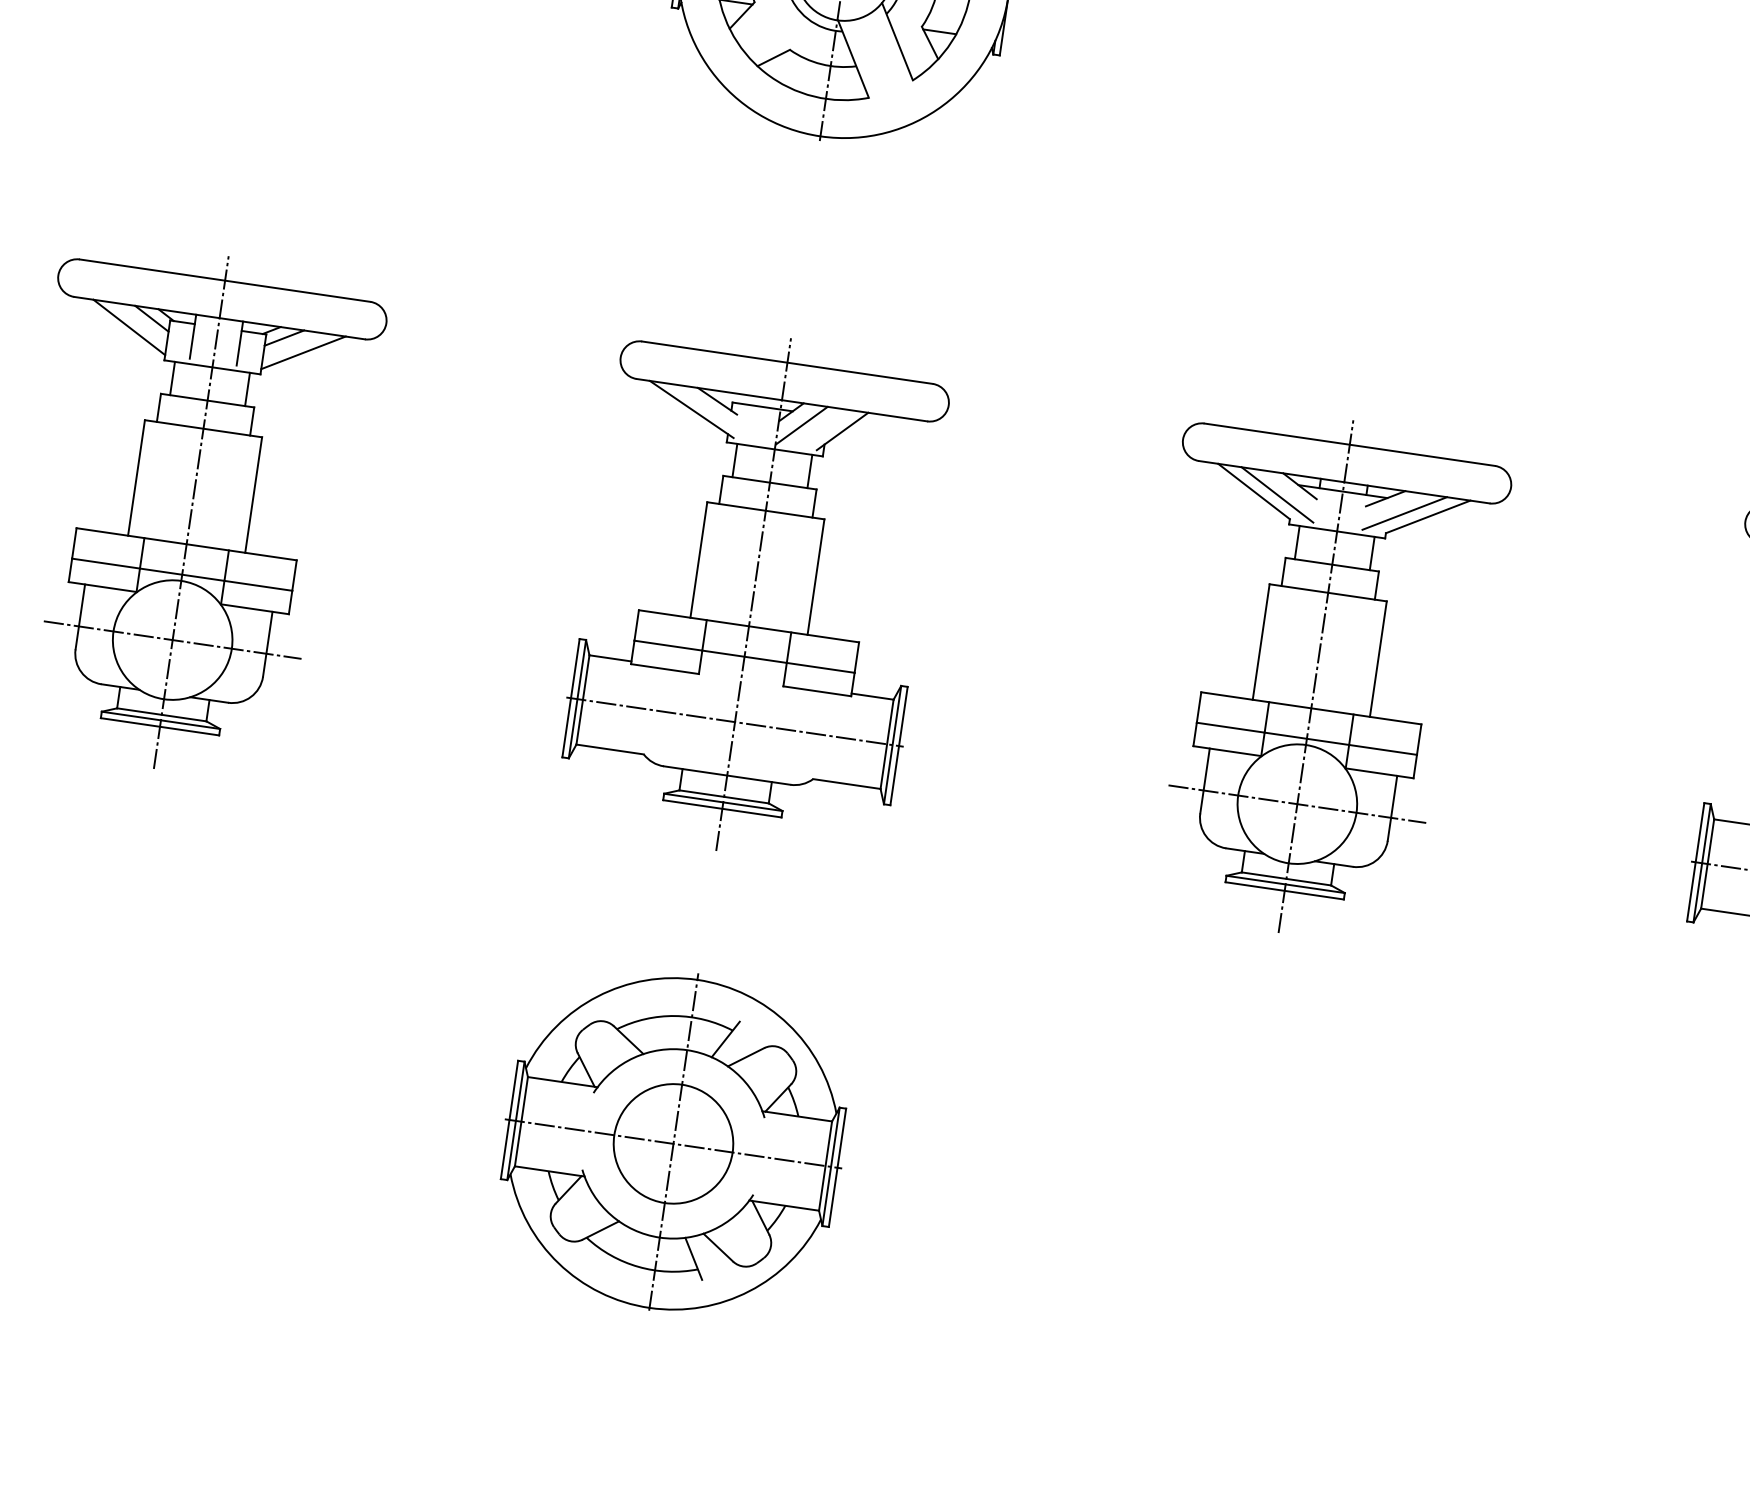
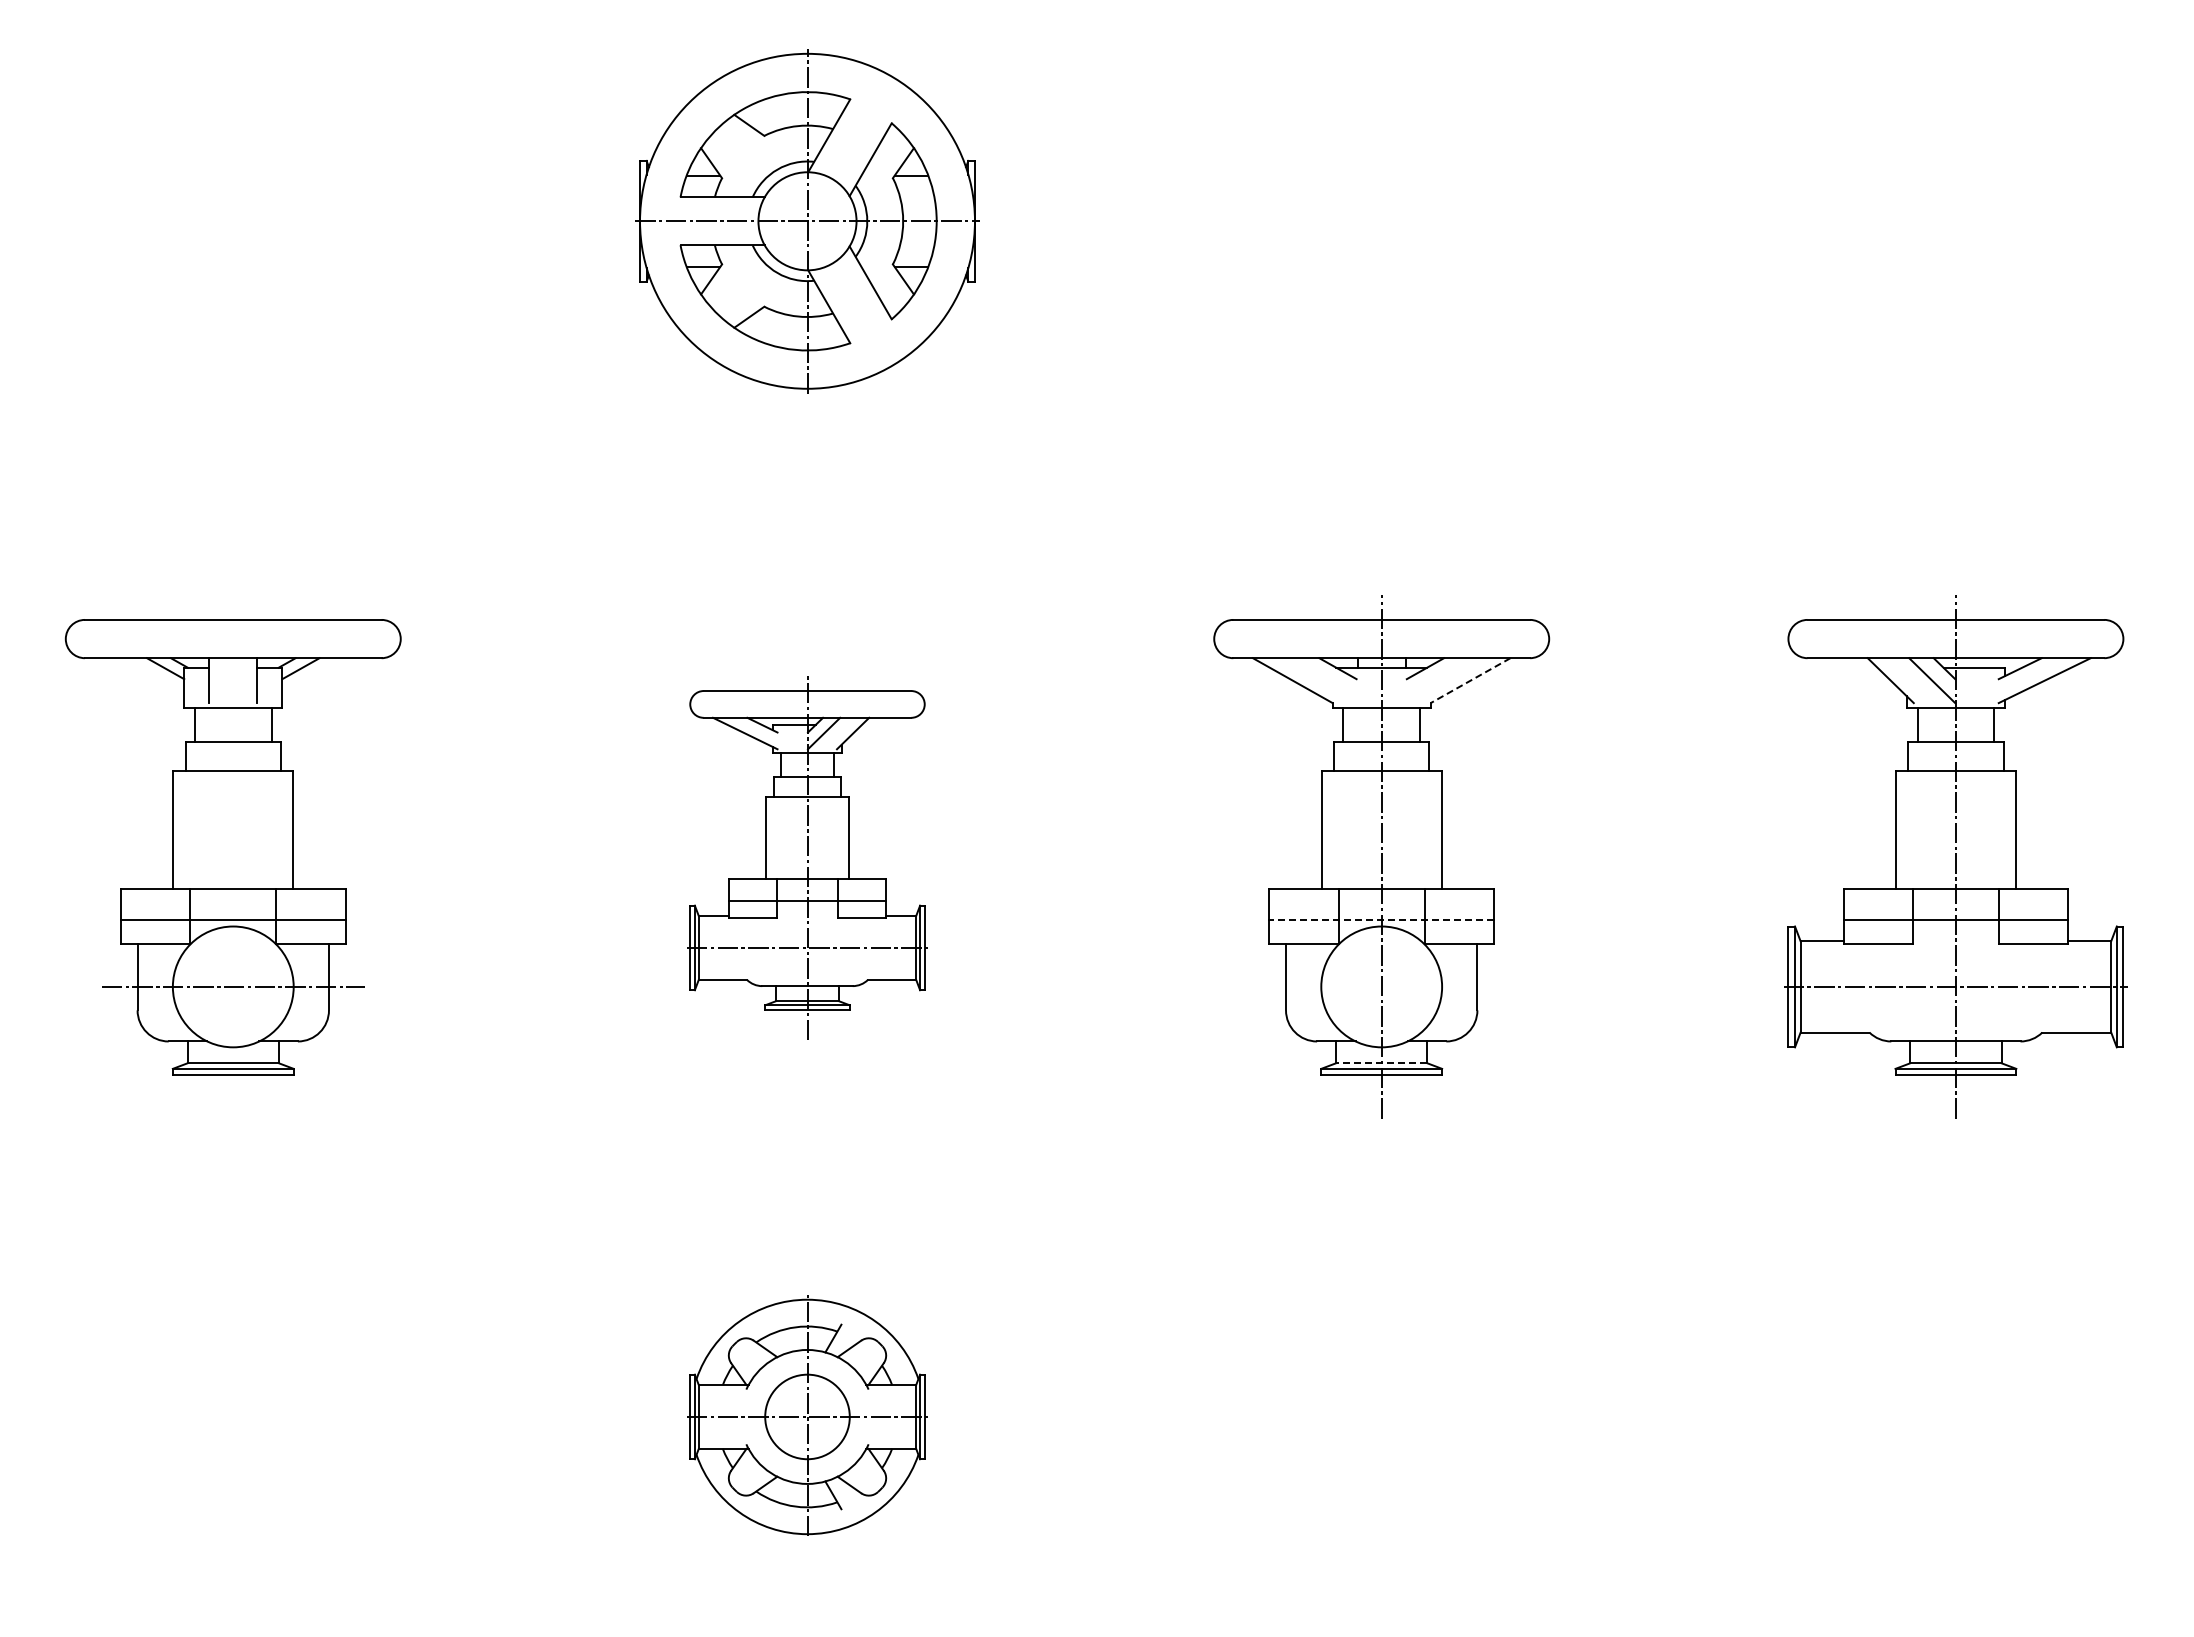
line: (129, 327) -> (144, 680), removed
line: (303, 352) -> (322, 680), removed
line: (1277, 494) -> (1316, 680), removed
line: (191, 512) -> (233, 856), removed
line: (1404, 513) -> (1446, 680), removed
line: (1428, 516) -> (1470, 680), solid -> dashed
part: (753, 594) -> (807, 856), size x0.7
line: (1306, 739) -> (1381, 920), solid -> dashed
line: (1297, 803) -> (1381, 986), removed
line: (1286, 879) -> (1381, 1063), solid -> dashed
part: (673, 1141) -> (807, 1415), size x0.7

